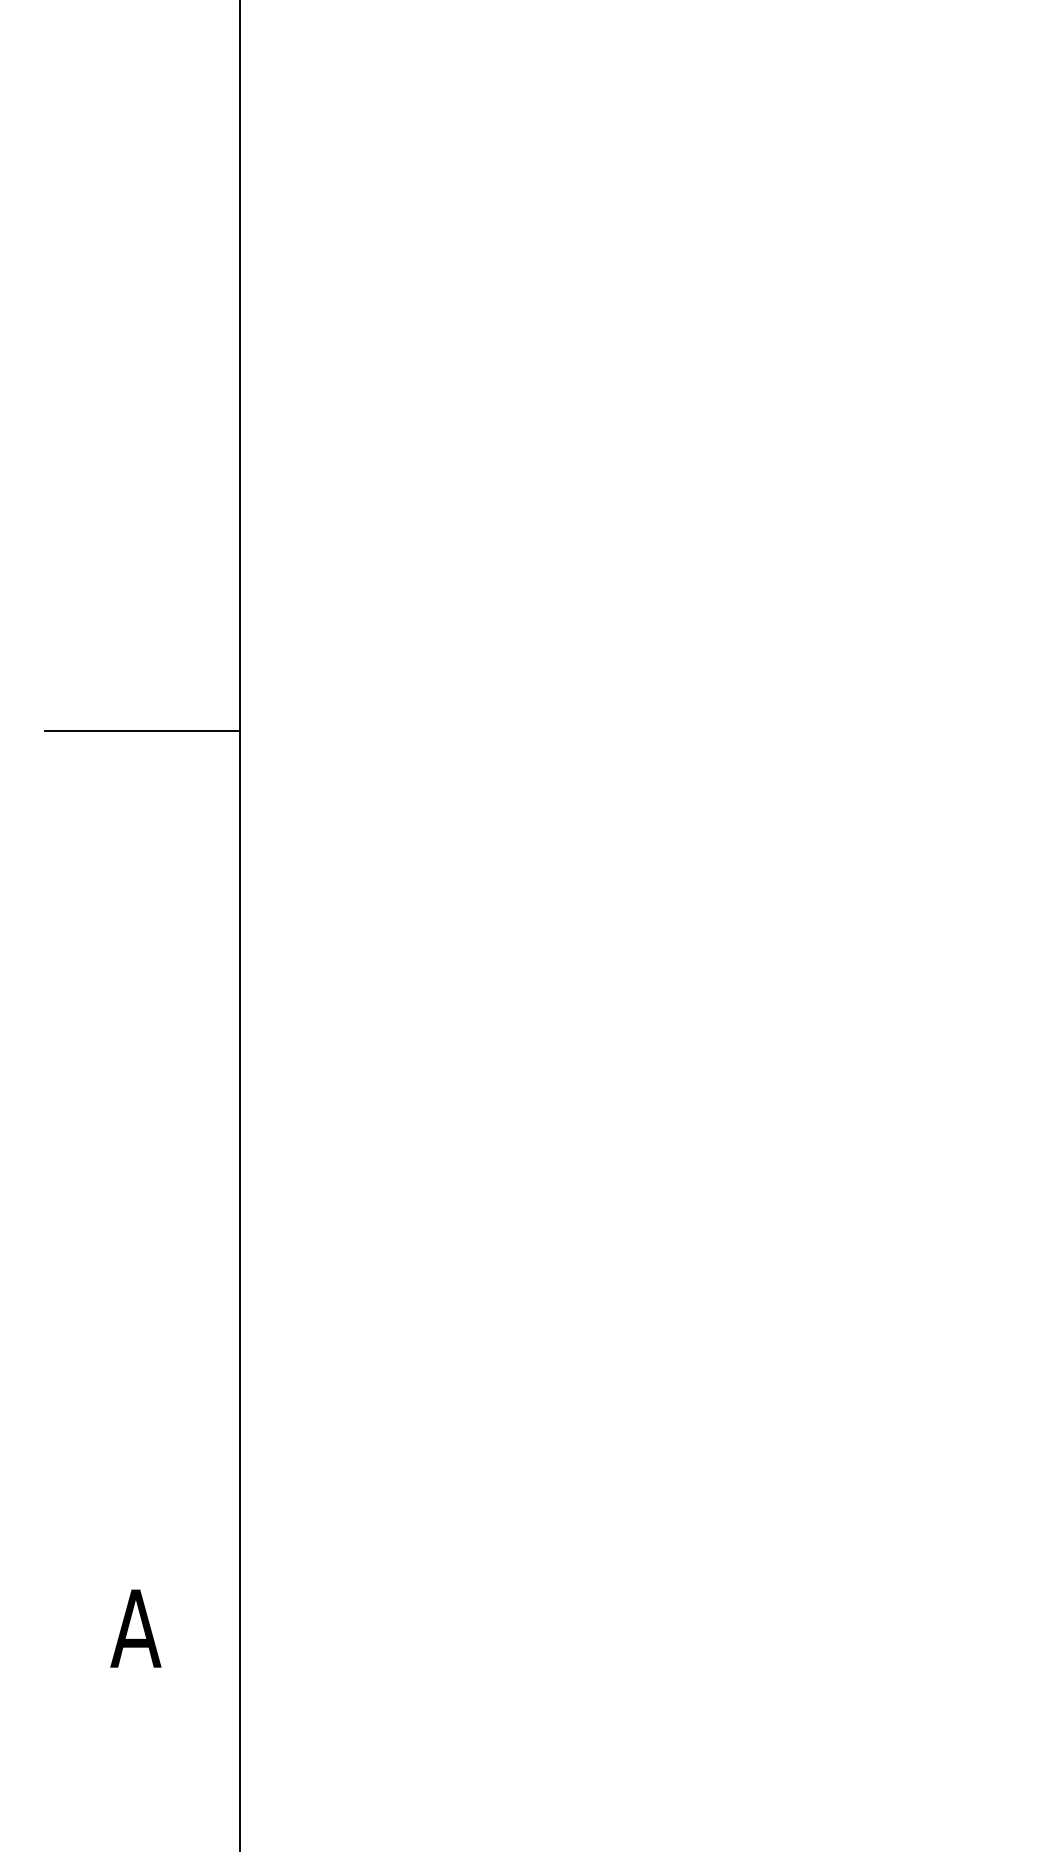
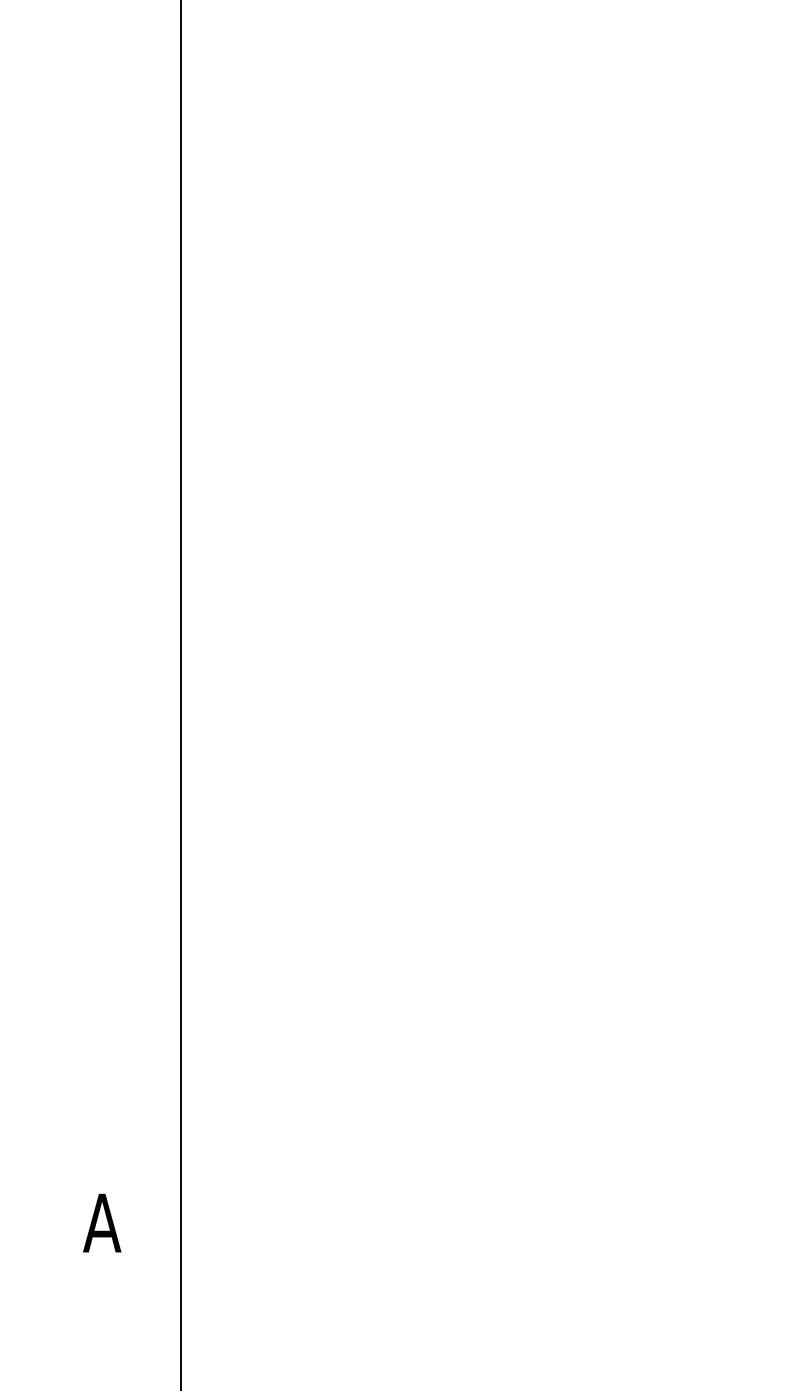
line: (142, 731) -> (107, 549), removed

